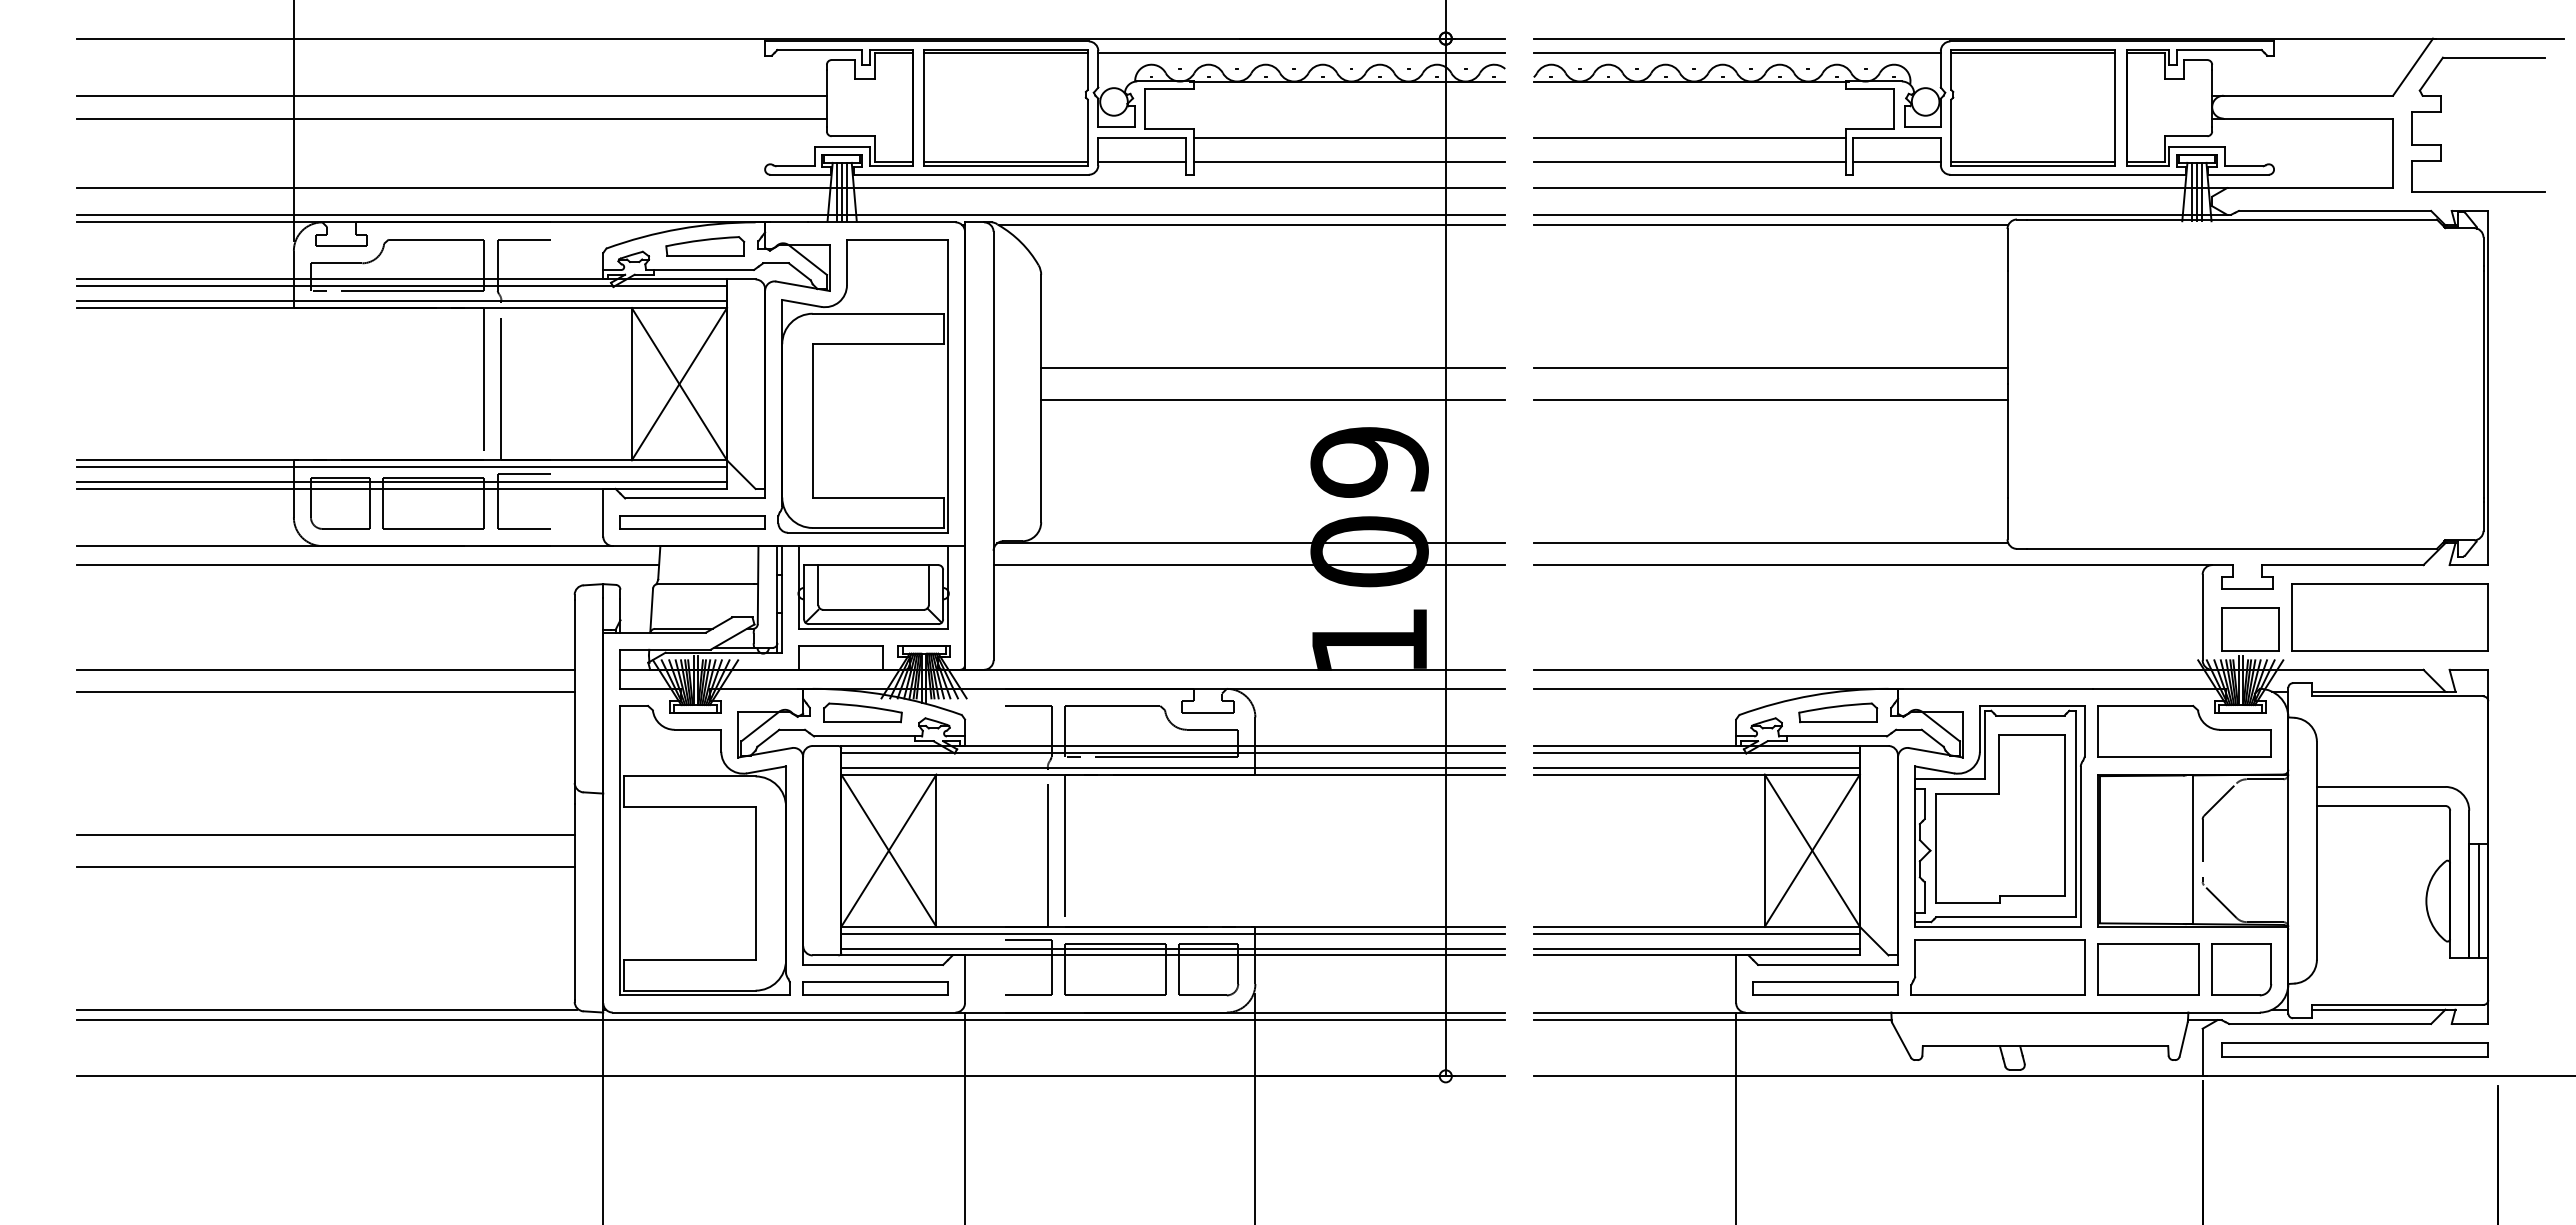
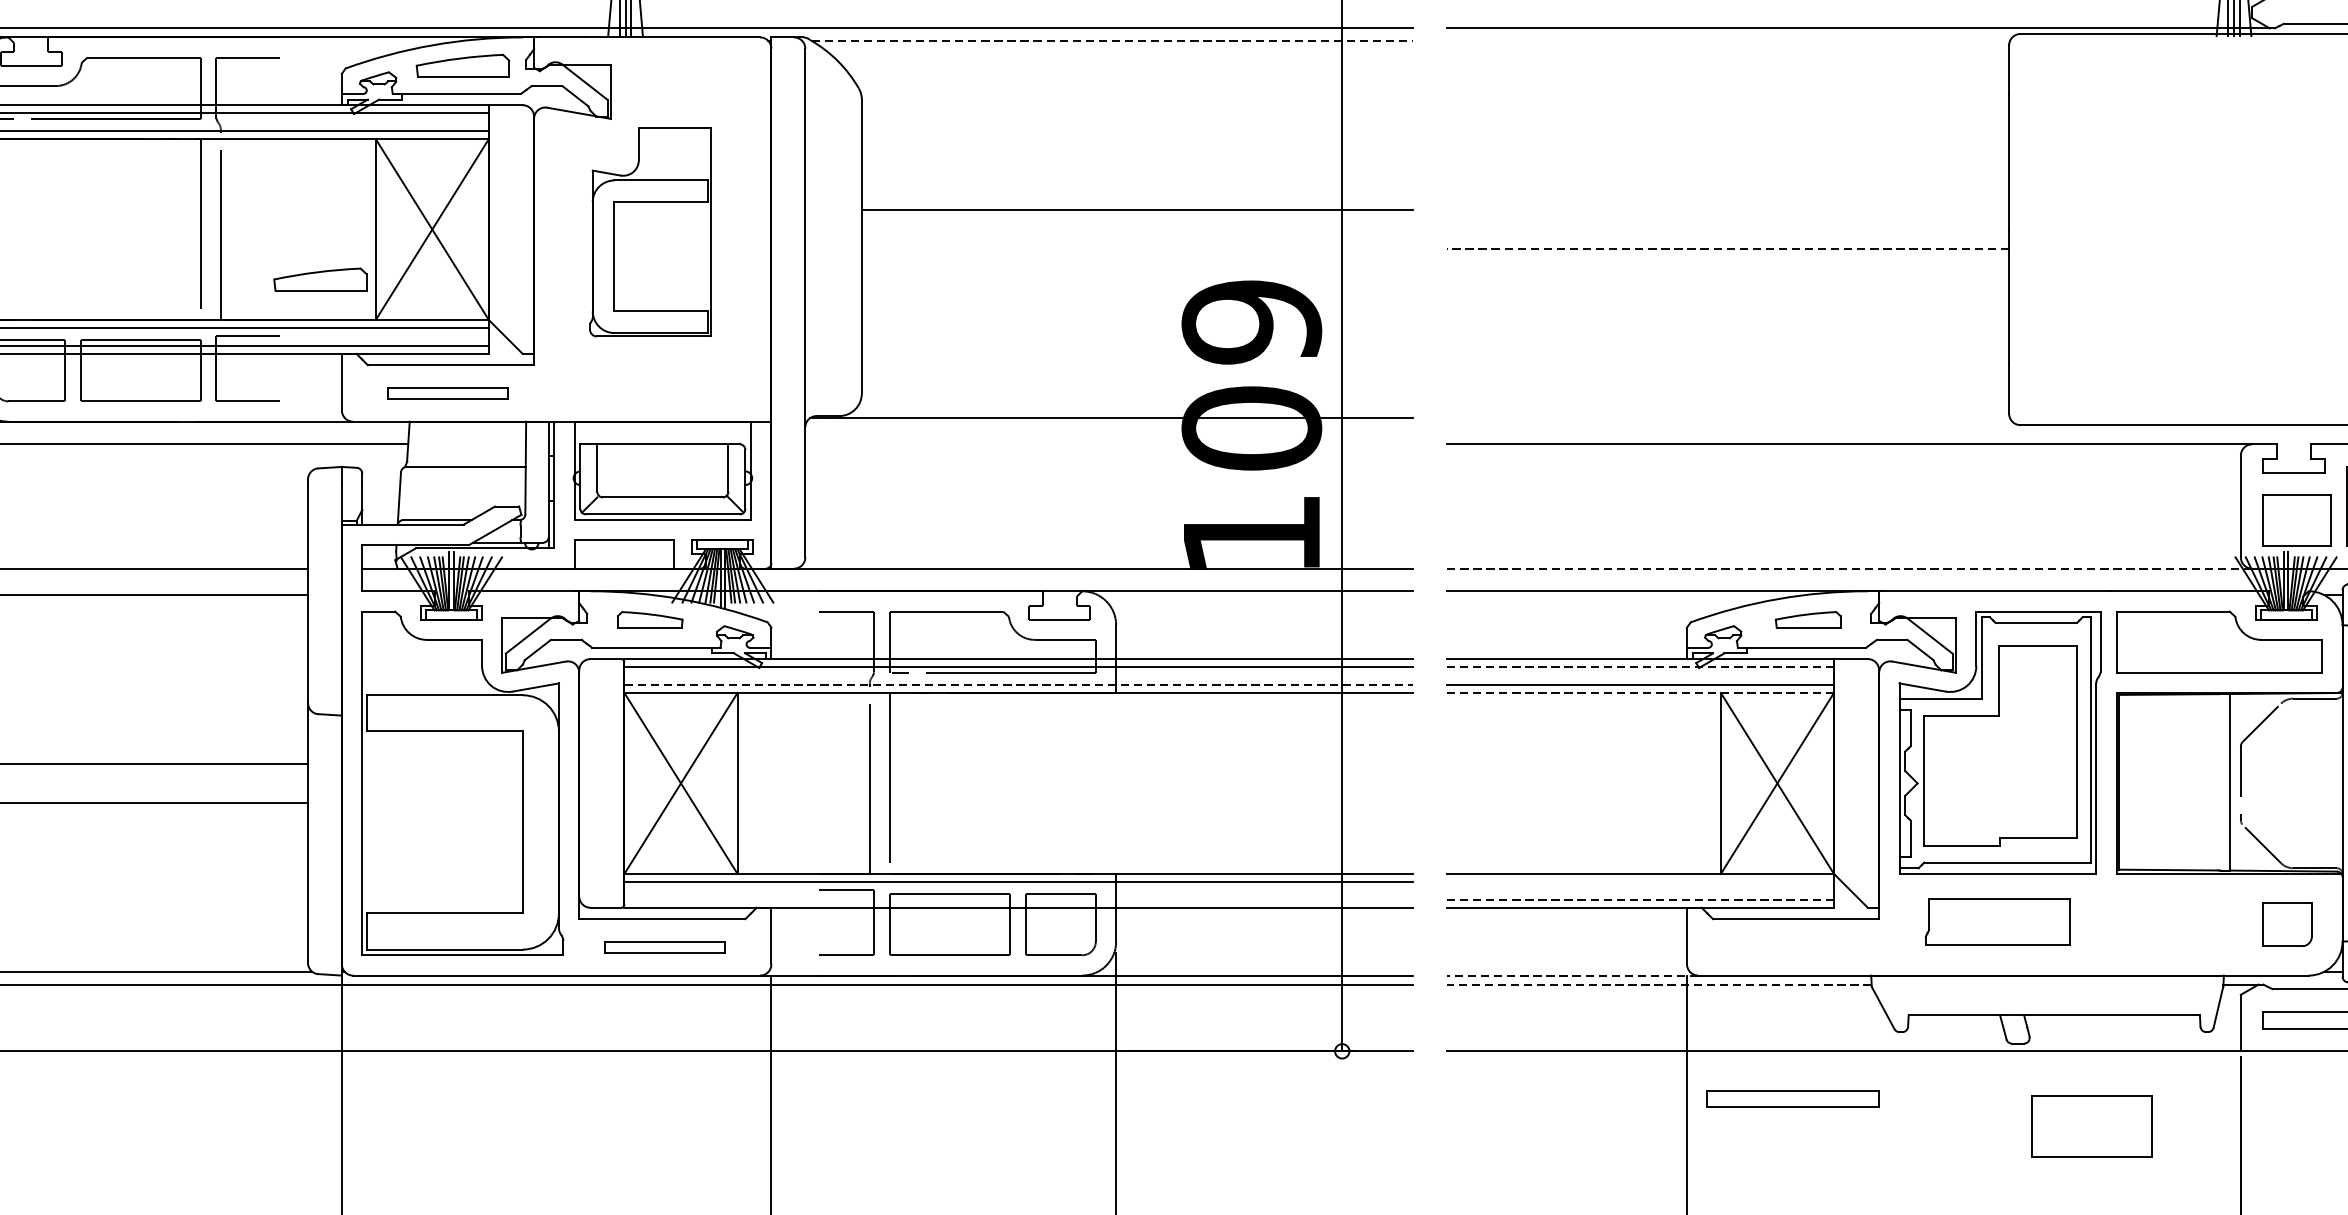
line: (1252, 225) -> (1112, 41), solid -> dashed
line: (1770, 225) -> (1727, 41), removed
line: (1770, 368) -> (1727, 210), removed
part: (862, 386) -> (649, 232), size x0.6
line: (1273, 400) -> (1137, 248), removed
line: (1770, 400) -> (1727, 248), solid -> dashed
part: (585, 426) -> (320, 279), added
part: (692, 522) -> (447, 393), size x0.7
line: (1770, 543) -> (1727, 418), removed
line: (1249, 565) -> (1109, 444), removed
line: (1872, 669) -> (1848, 568), solid -> dashed
part: (862, 712) -> (649, 619), size x0.7
part: (1838, 712) -> (1808, 619), size x0.7
line: (1696, 752) -> (1639, 666), solid -> dashed
line: (1173, 767) -> (1018, 684), solid -> dashed
line: (1696, 774) -> (1639, 692), solid -> dashed
line: (1696, 933) -> (1639, 881), removed
line: (1173, 948) -> (1018, 899), removed
line: (1696, 948) -> (1639, 899), solid -> dashed
part: (1997, 967) -> (1997, 922), size x0.7
part: (2148, 969) -> (2092, 1126), moved
part: (2241, 969) -> (2286, 924), size x0.7
part: (875, 988) -> (665, 947), size x0.7
part: (1825, 988) -> (1793, 1099), moved
line: (1639, 1012) -> (1572, 975), solid -> dashed
line: (1712, 1020) -> (1658, 985), solid -> dashed

